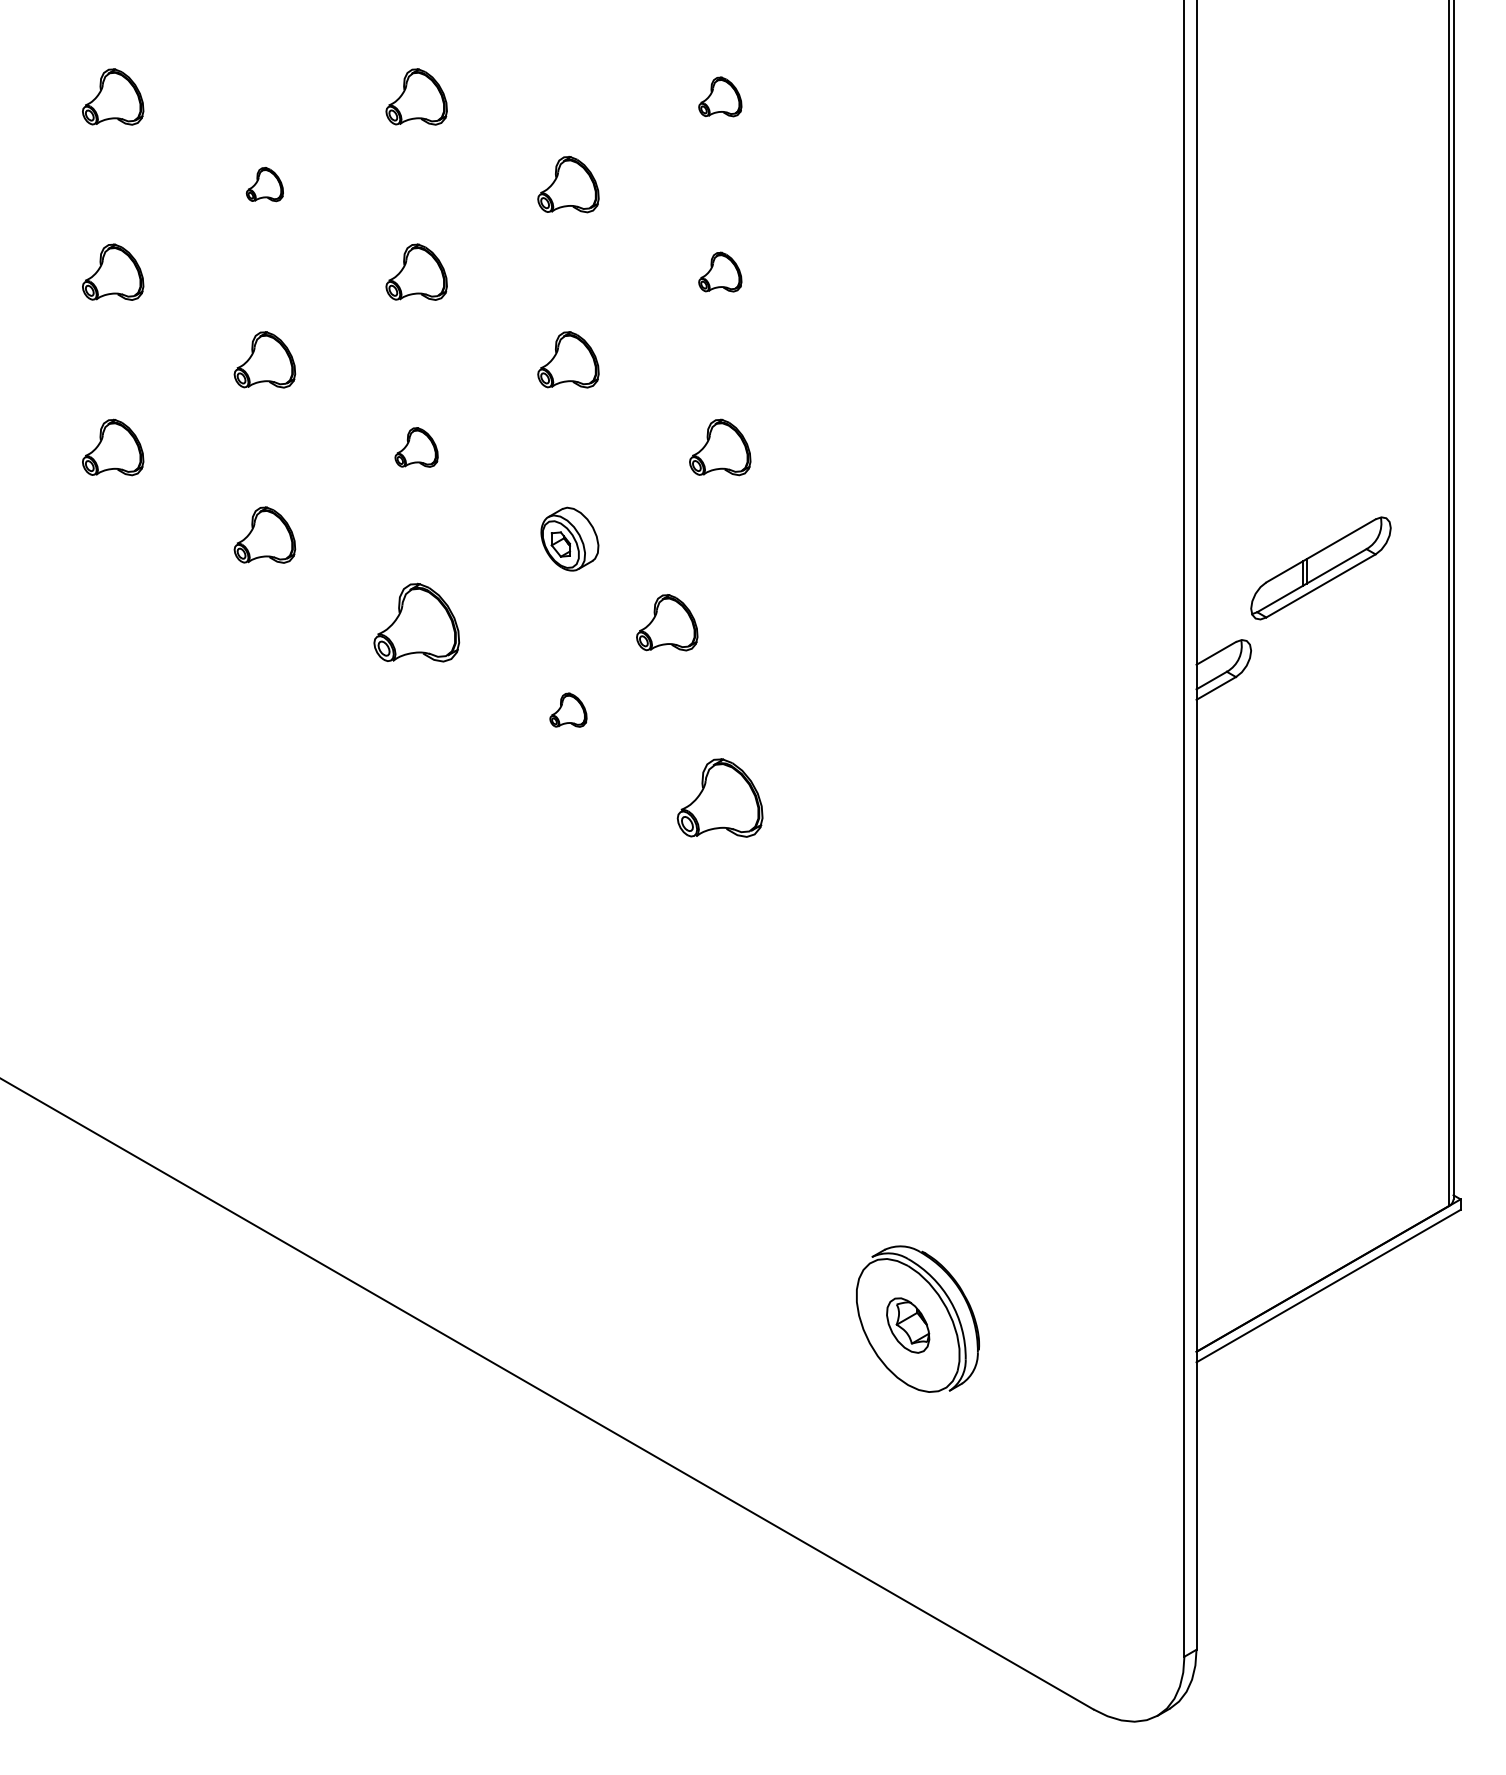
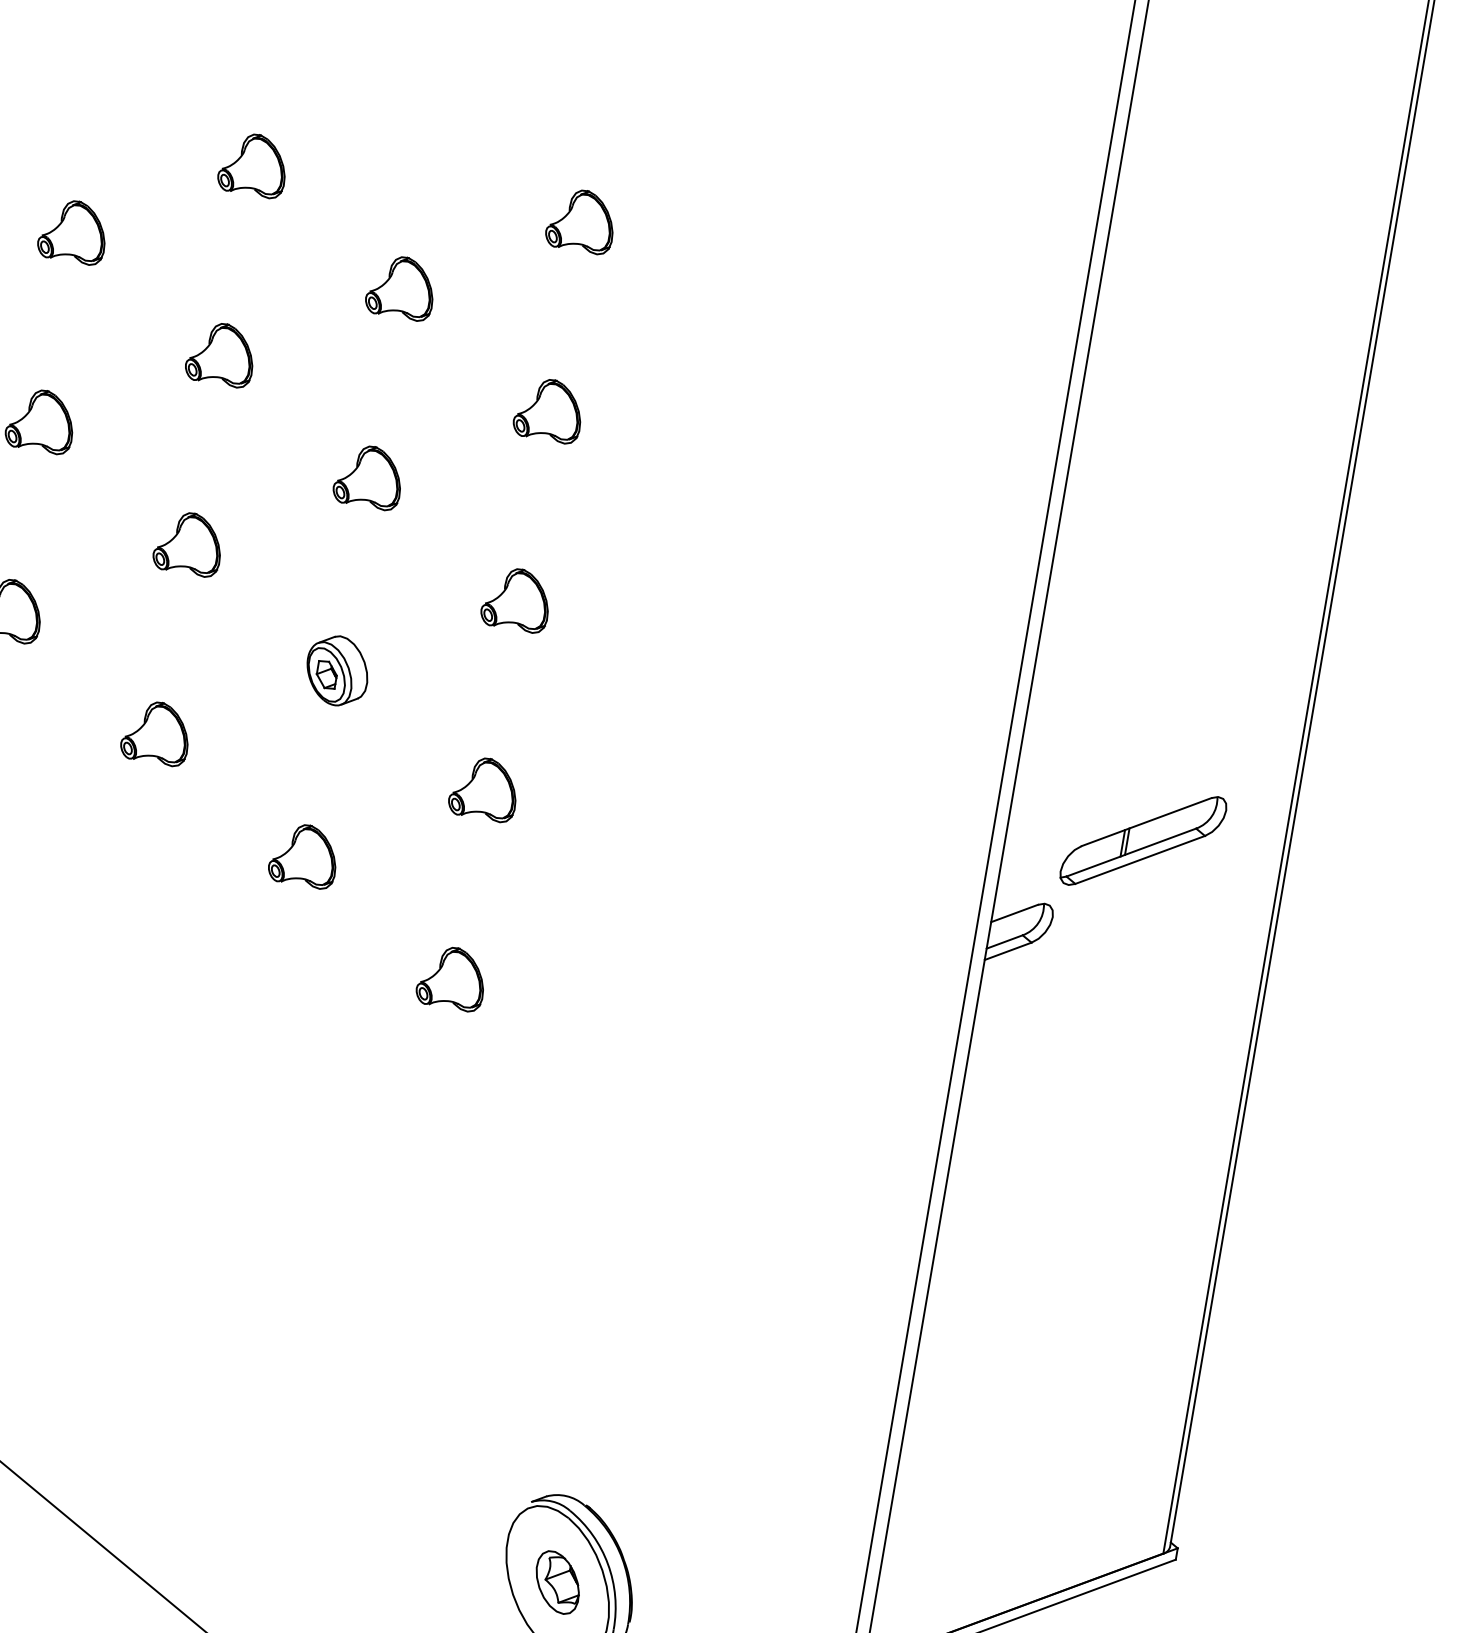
part: (720, 96) -> (581, 220), size x1.43
part: (264, 184) -> (73, 231), size x1.67
part: (720, 271) -> (549, 409), size x1.43
part: (416, 447) -> (188, 543), size x1.43
part: (416, 622) -> (156, 732), size x0.71
part: (667, 622) -> (484, 788), moved
part: (568, 709) -> (304, 854), size x1.67
part: (720, 797) -> (452, 977), size x0.71

